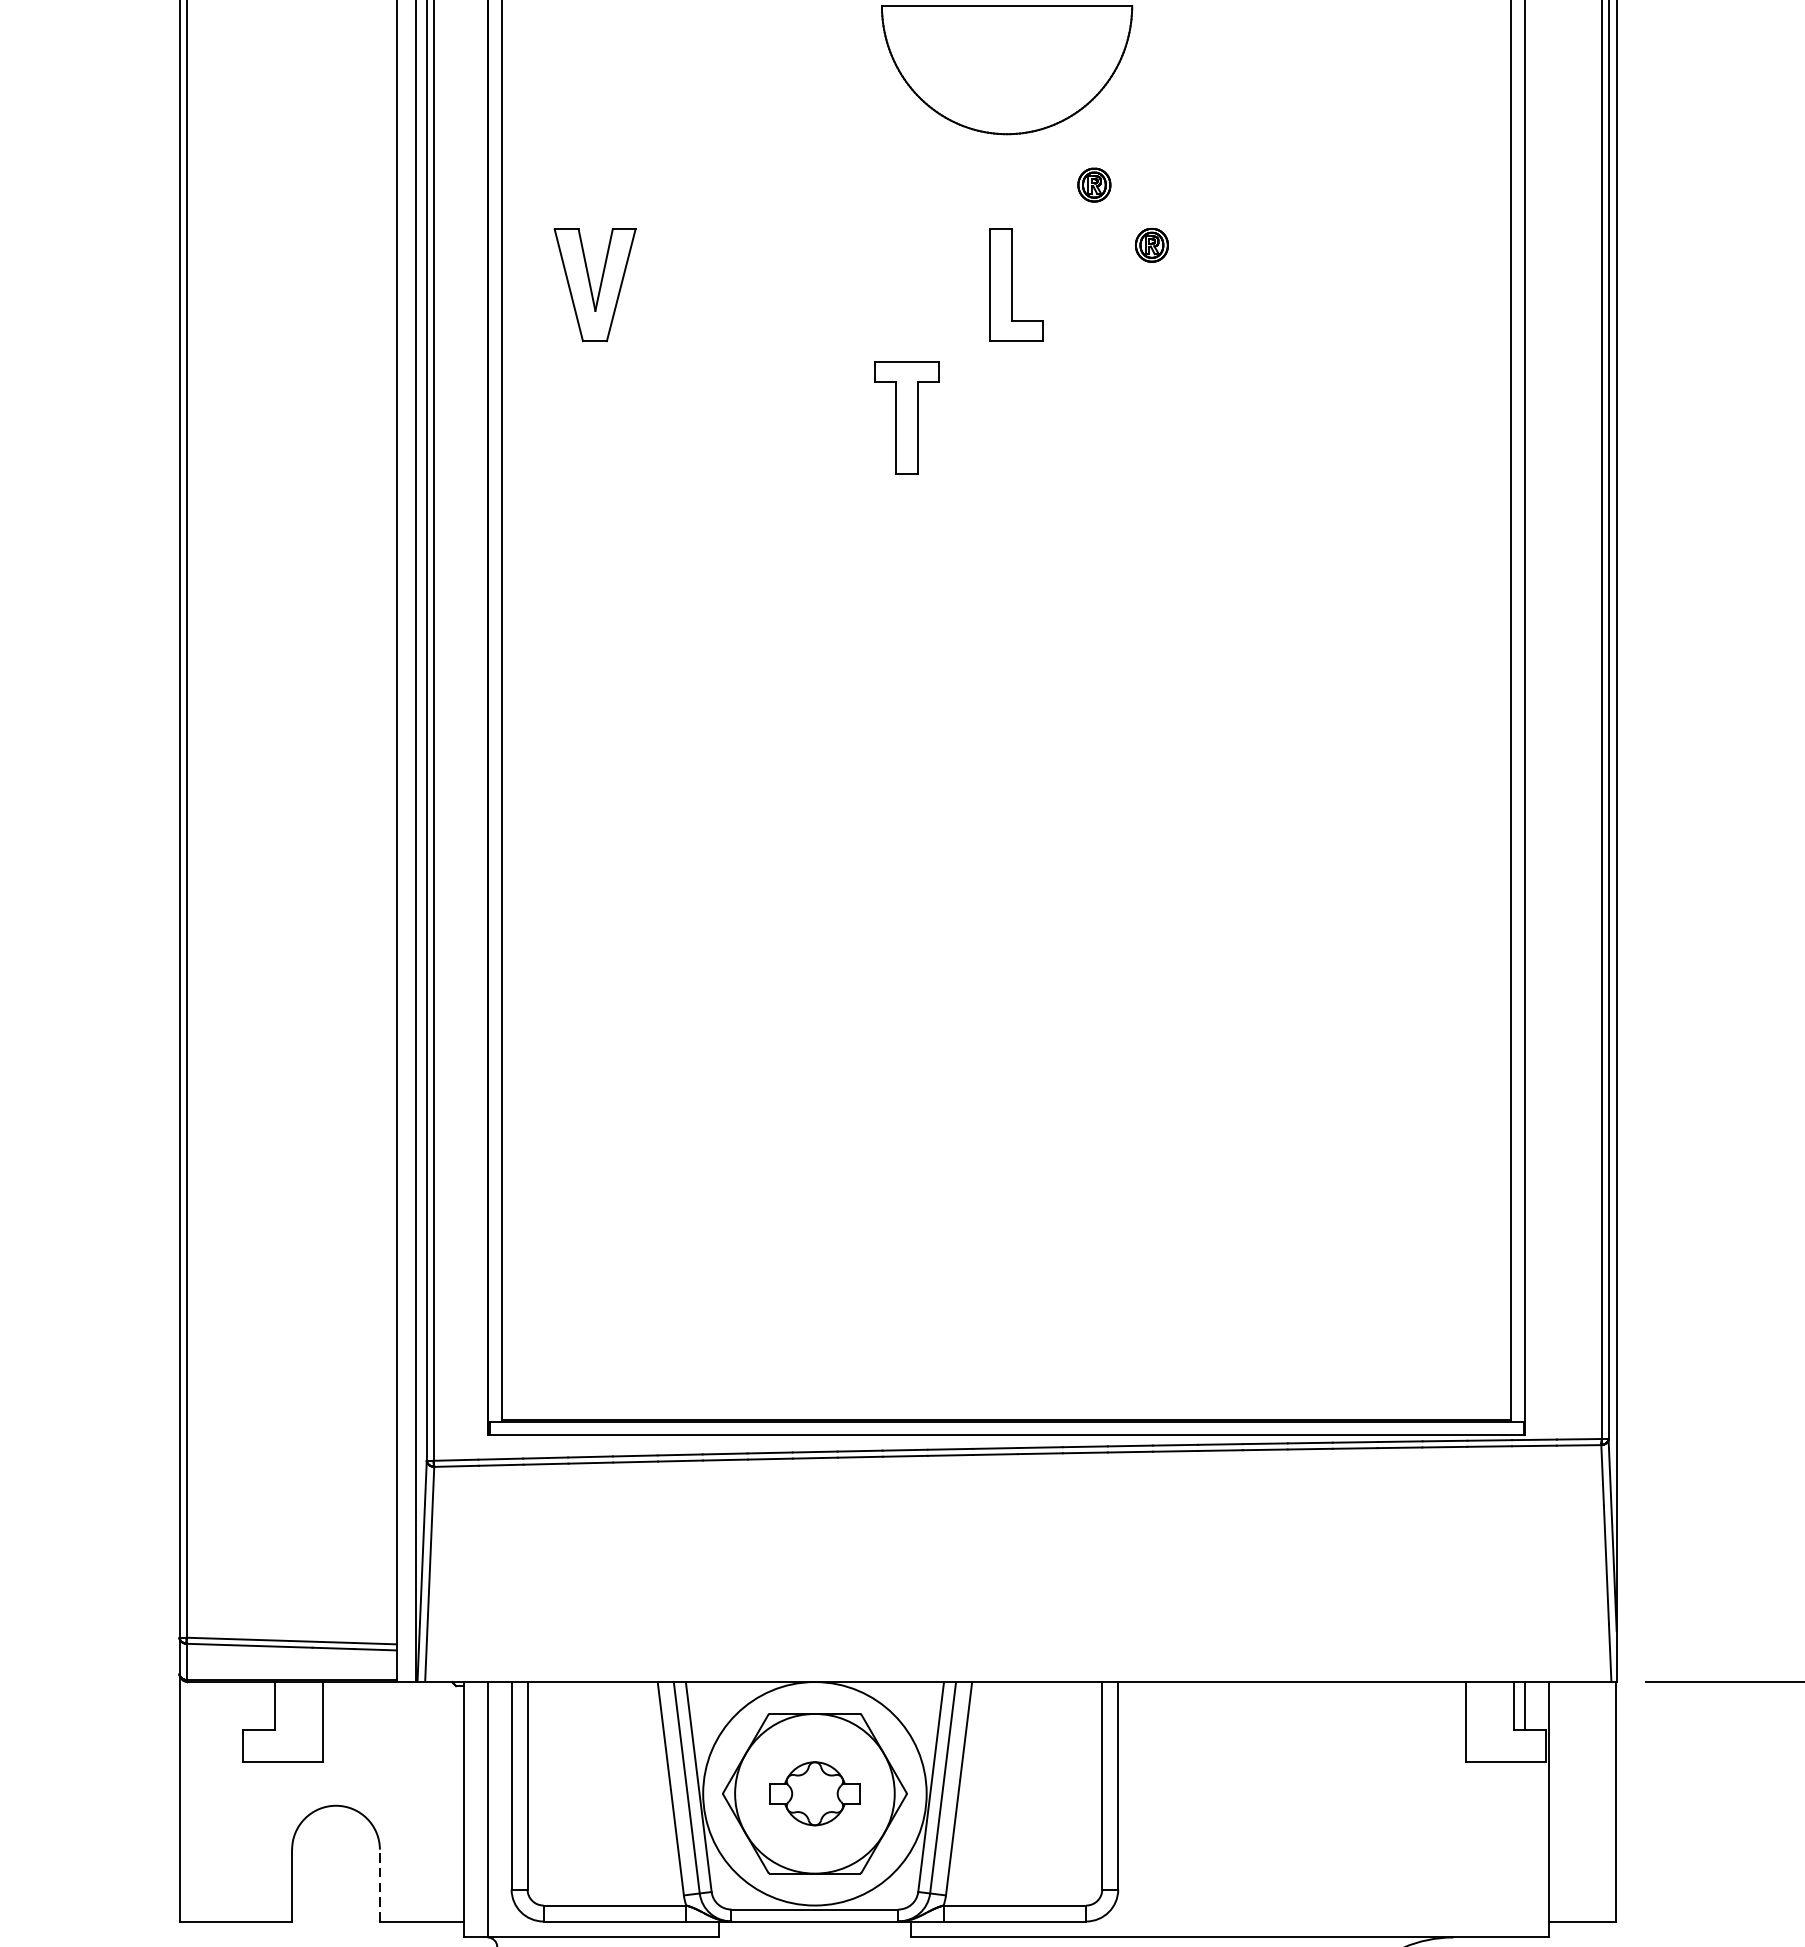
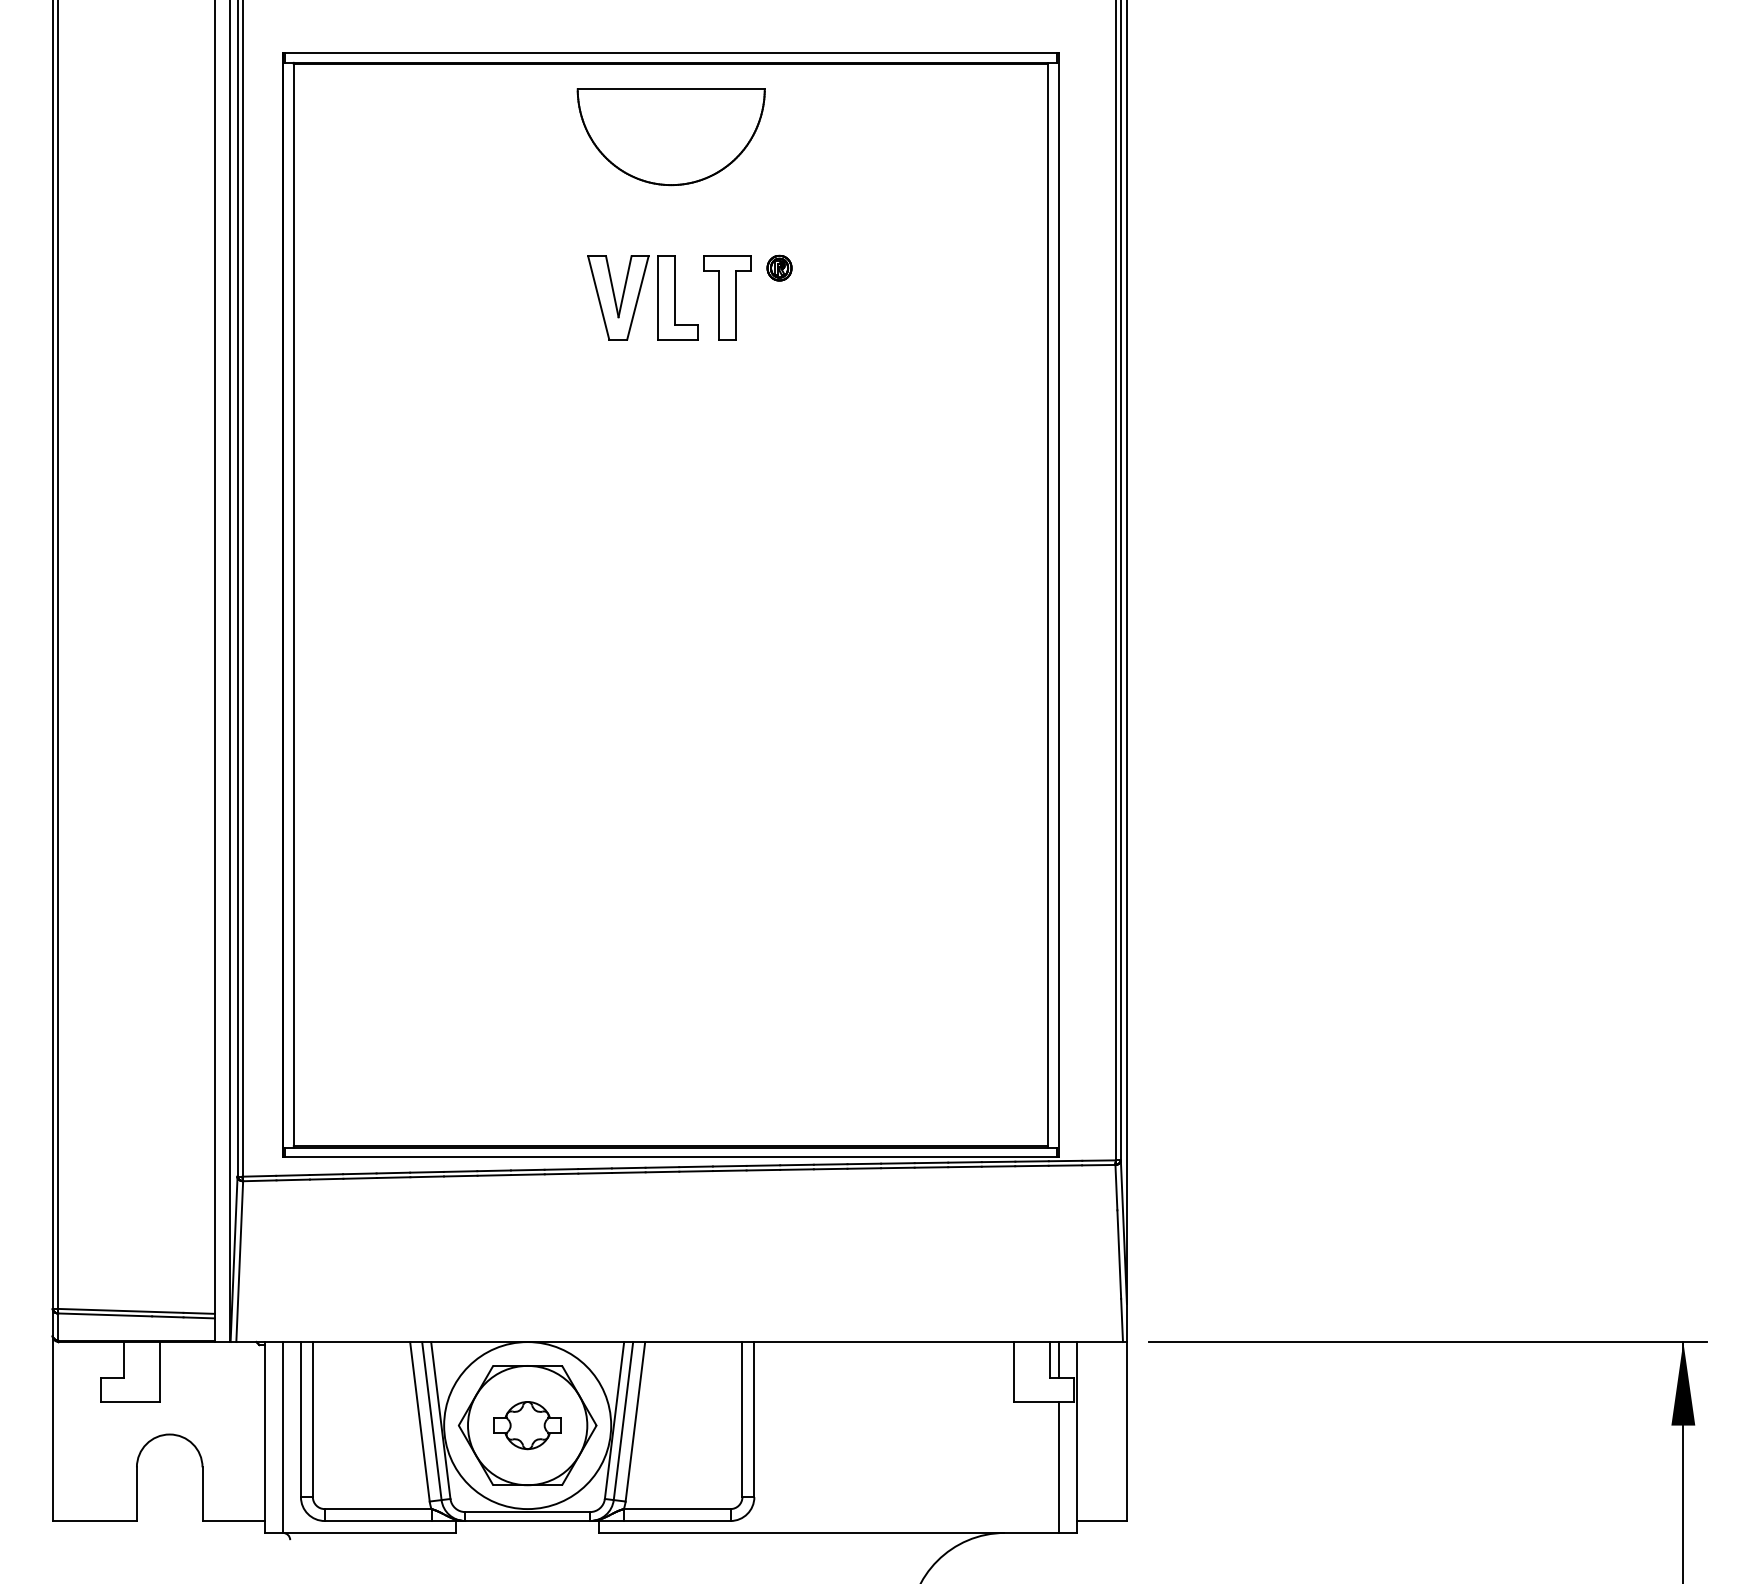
part: (1094, 184) -> (736, 222), removed
part: (595, 284) -> (618, 297), moved
part: (907, 417) -> (727, 297), moved
line: (1525, 1848) -> (1058, 1466), added
line: (379, 1886) -> (202, 1494), dashed -> solid

